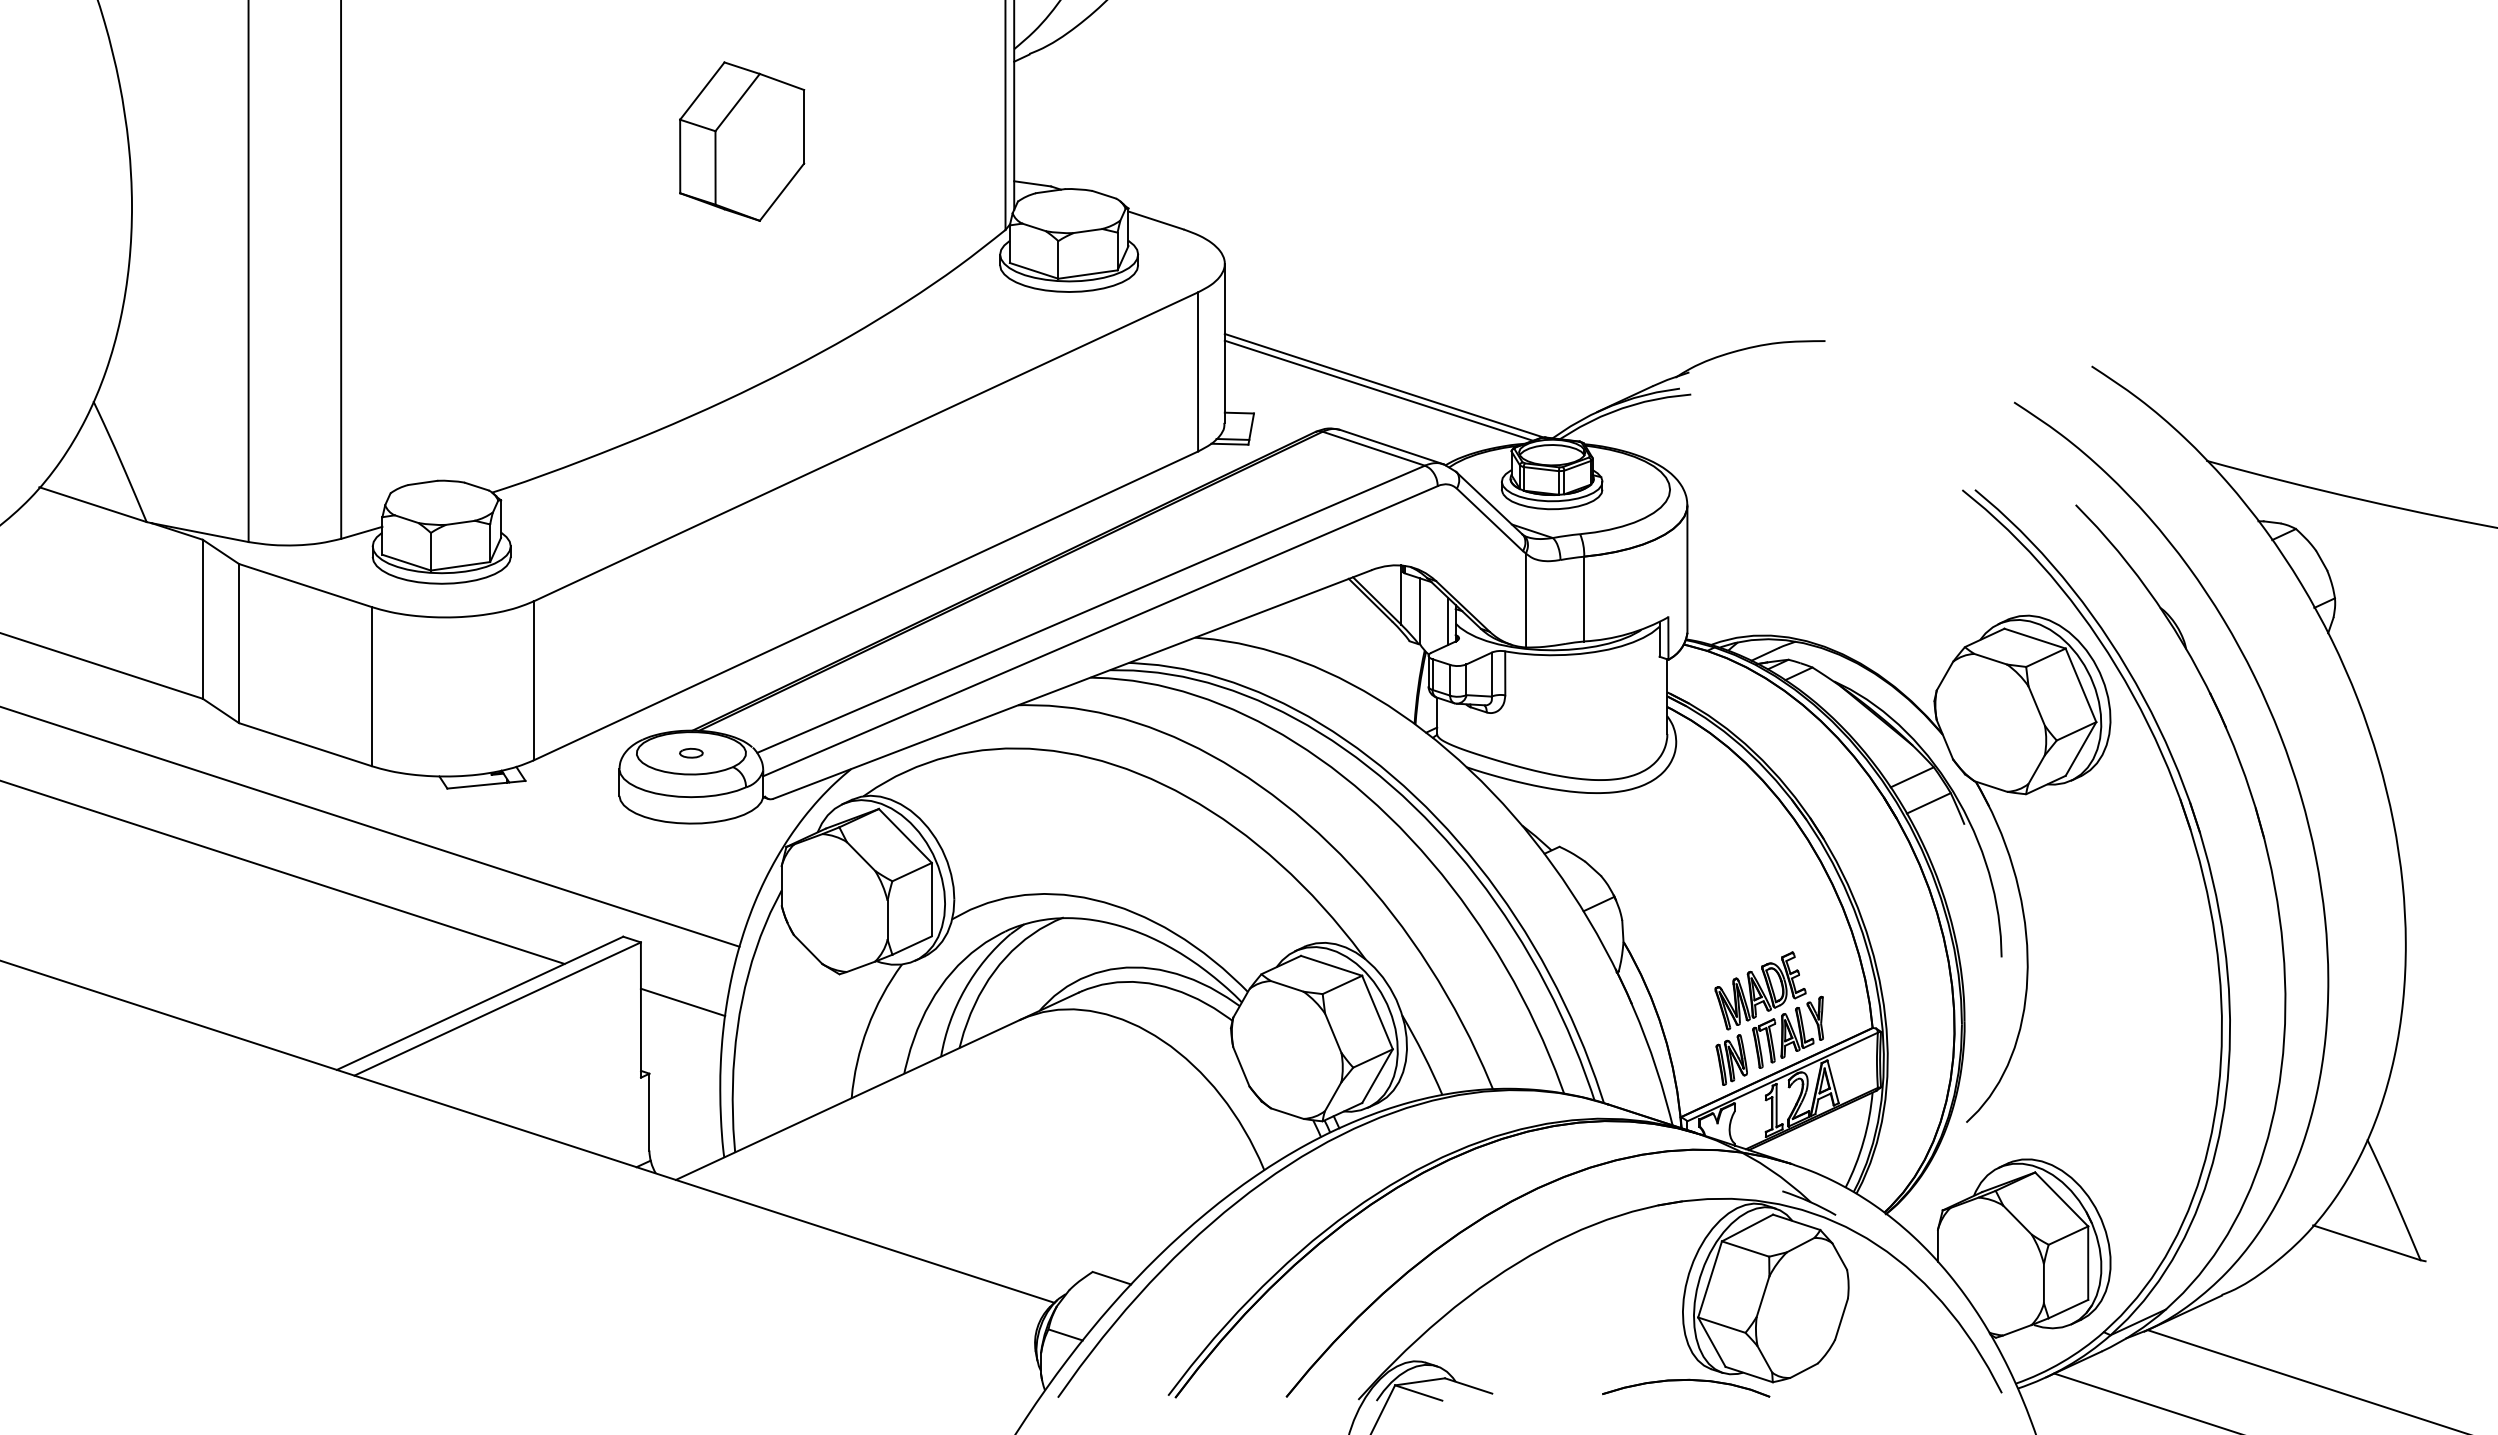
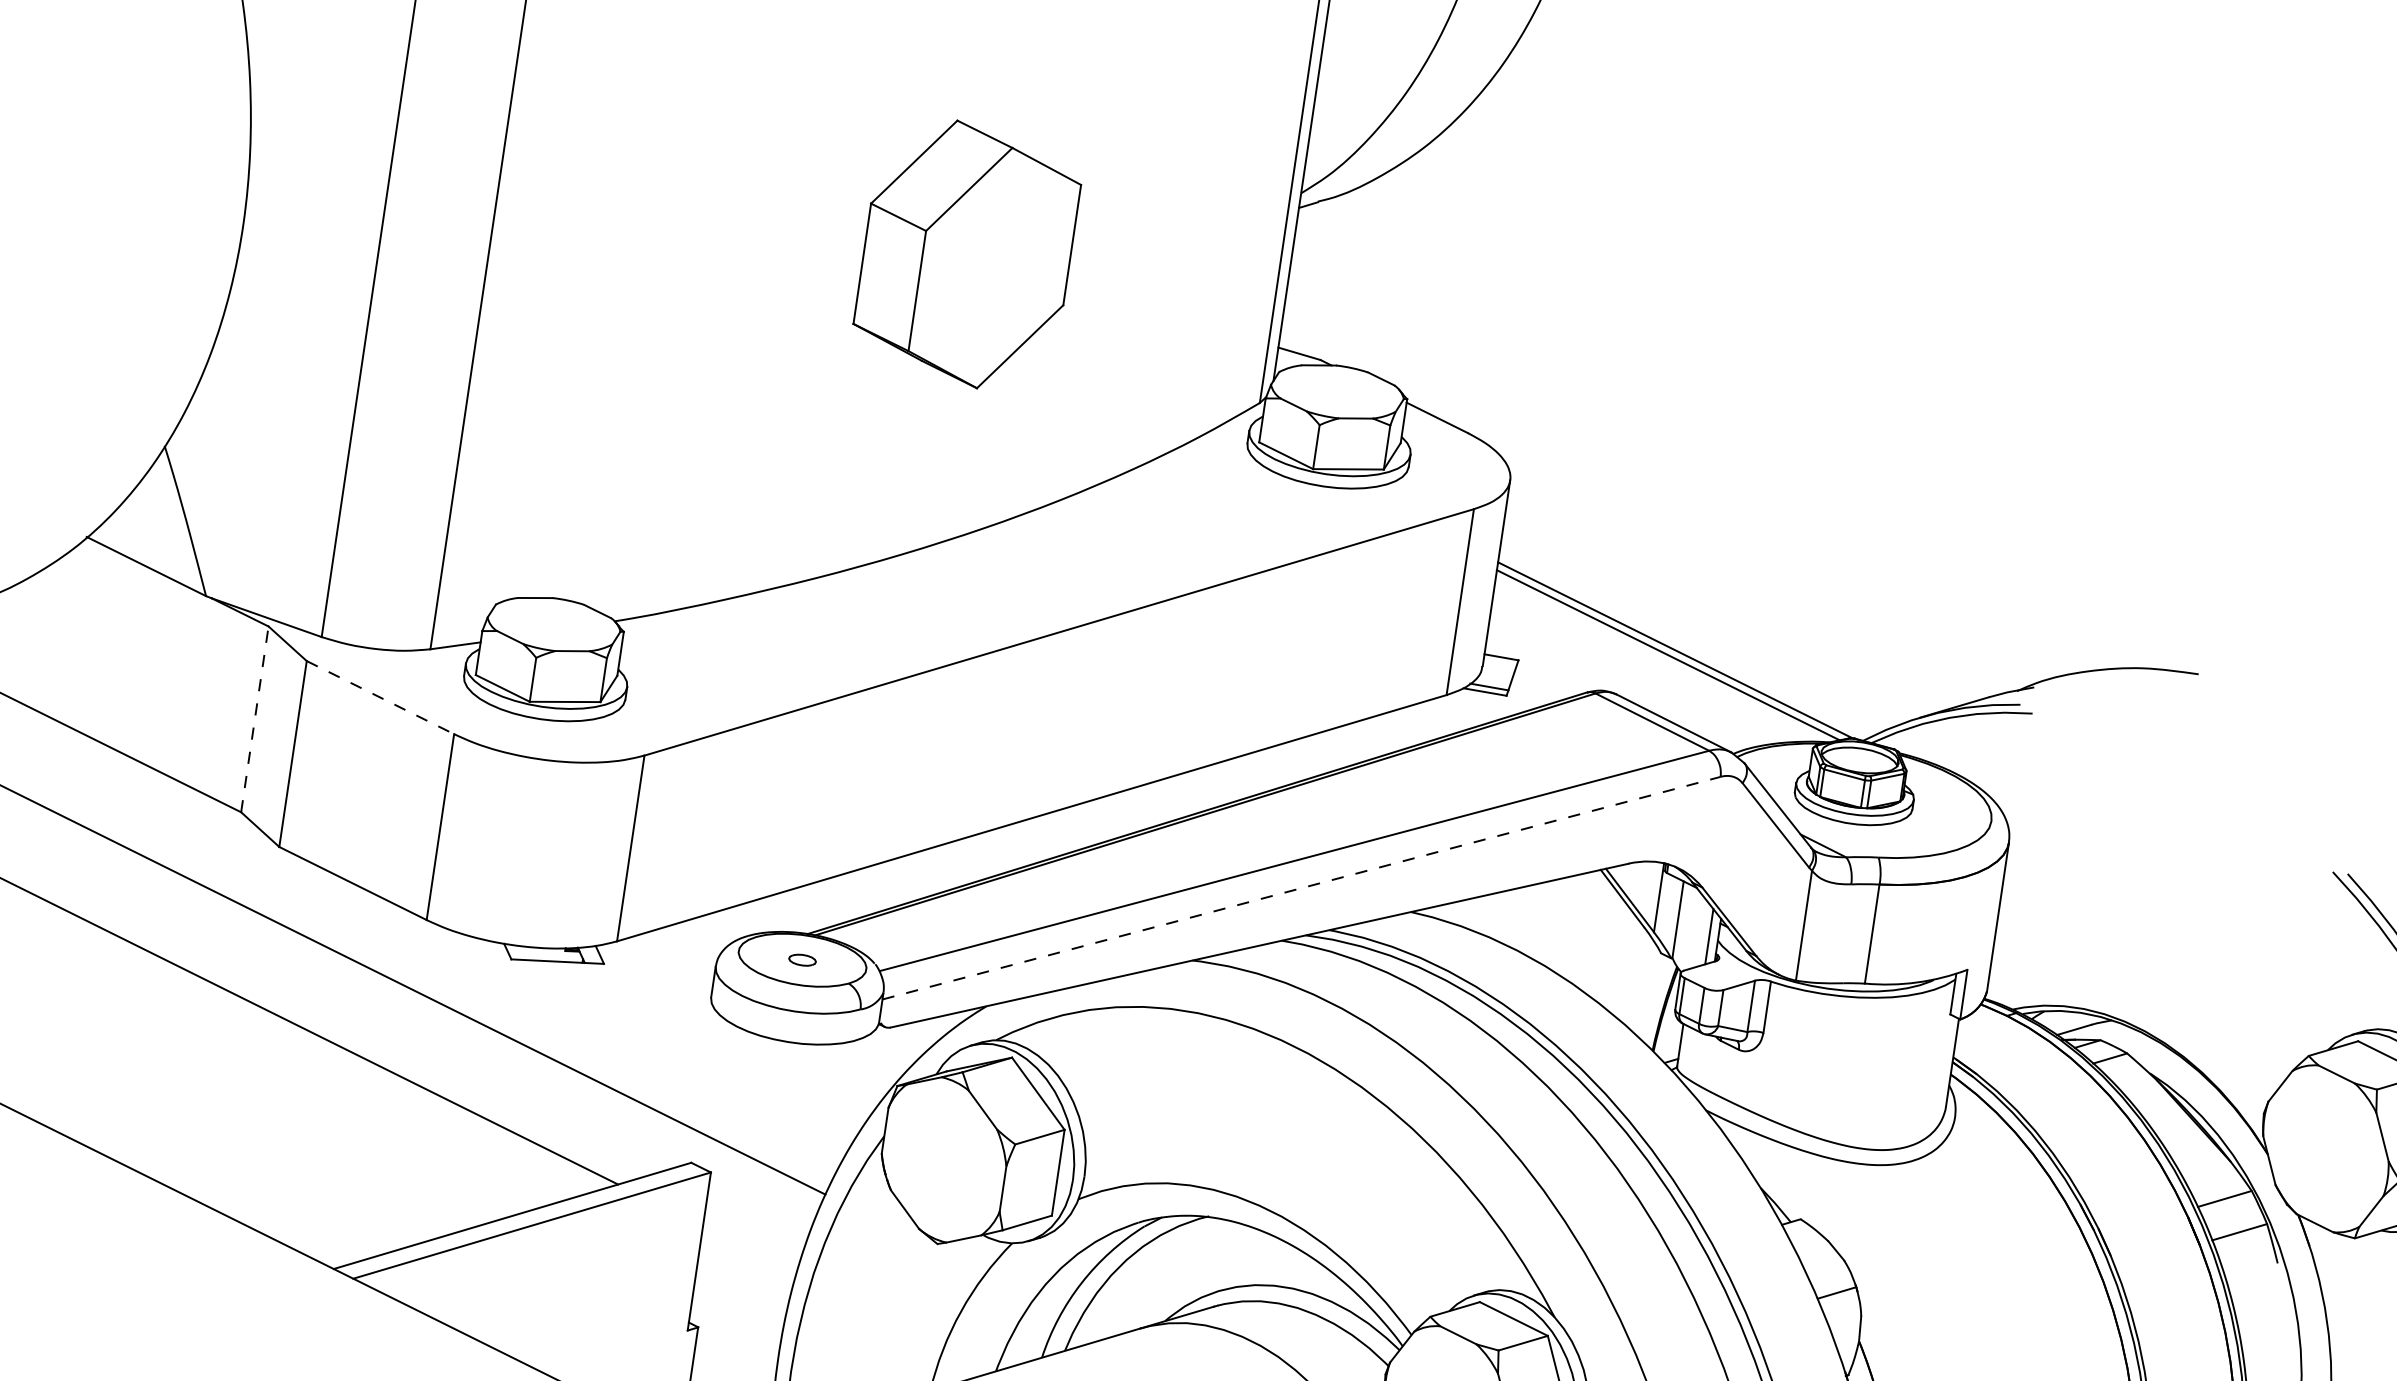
part: (742, 141) -> (967, 254), size x1.4
line: (305, 585) -> (380, 697), solid -> dashed
line: (202, 619) -> (254, 719), solid -> dashed
line: (1100, 631) -> (1301, 888), solid -> dashed
line: (682, 1002) -> (749, 1249), removed

